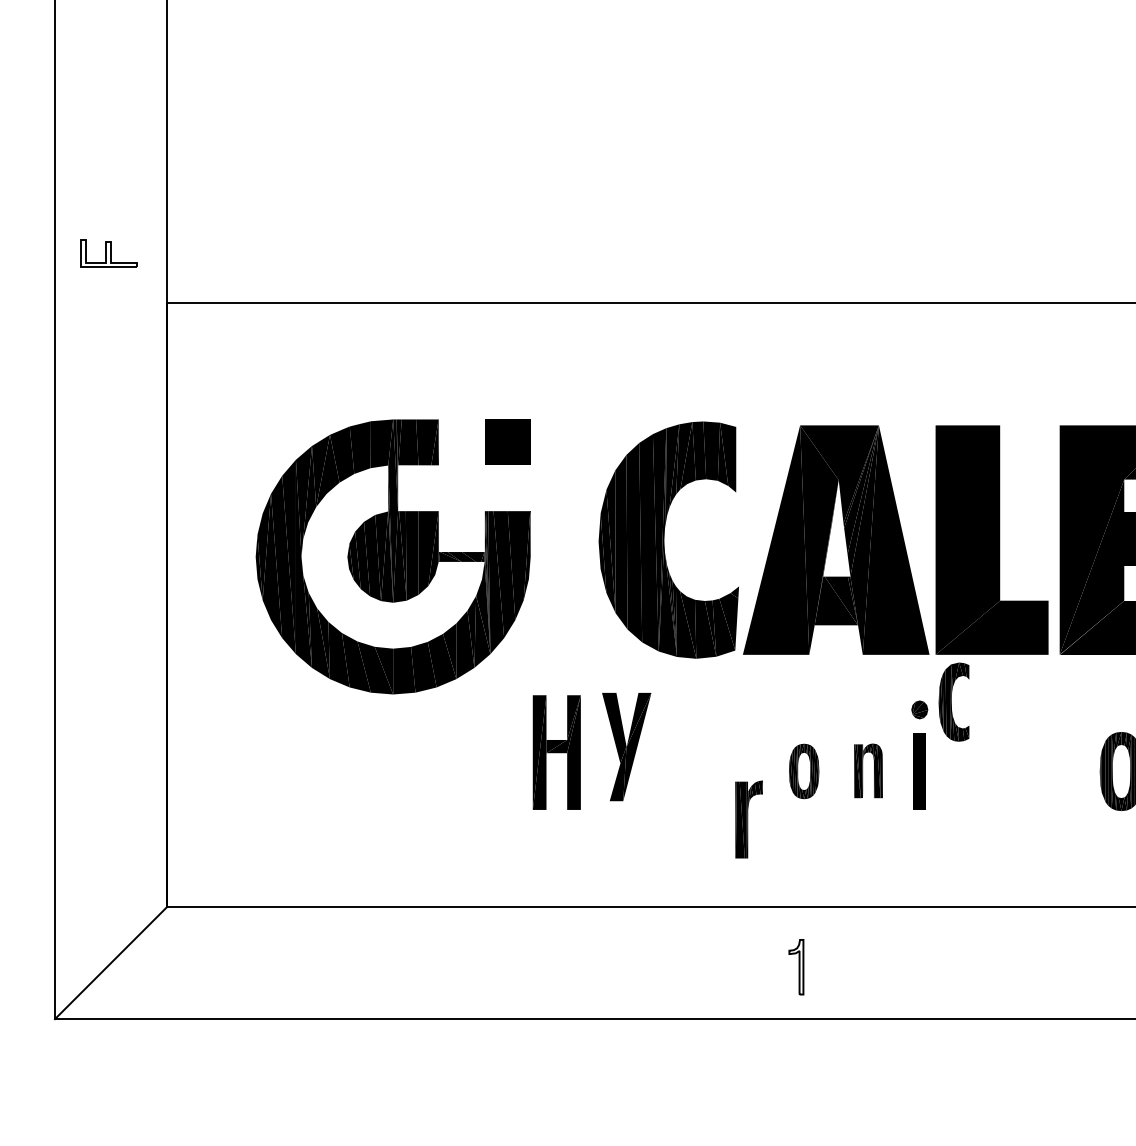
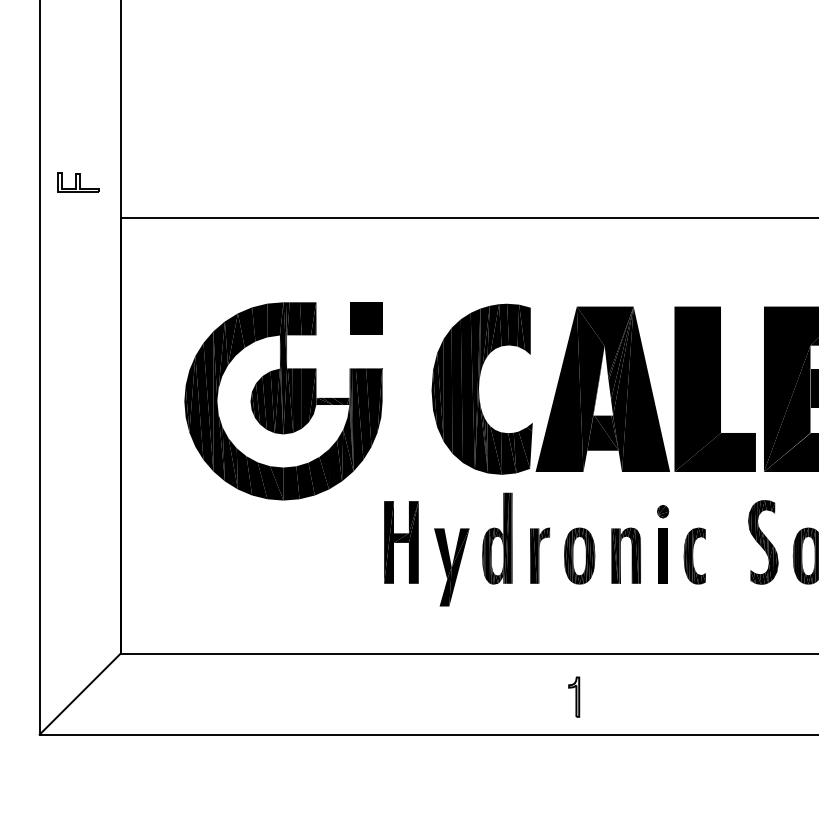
part: (953, 701) -> (694, 555), moved
part: (626, 747) -> (451, 567), moved
part: (690, 747) -> (497, 538), added
part: (1059, 752) -> (763, 542), added
part: (803, 770) -> (579, 555), size x1.43
part: (867, 770) -> (625, 555), size x1.43
part: (748, 819) -> (539, 555), moved

